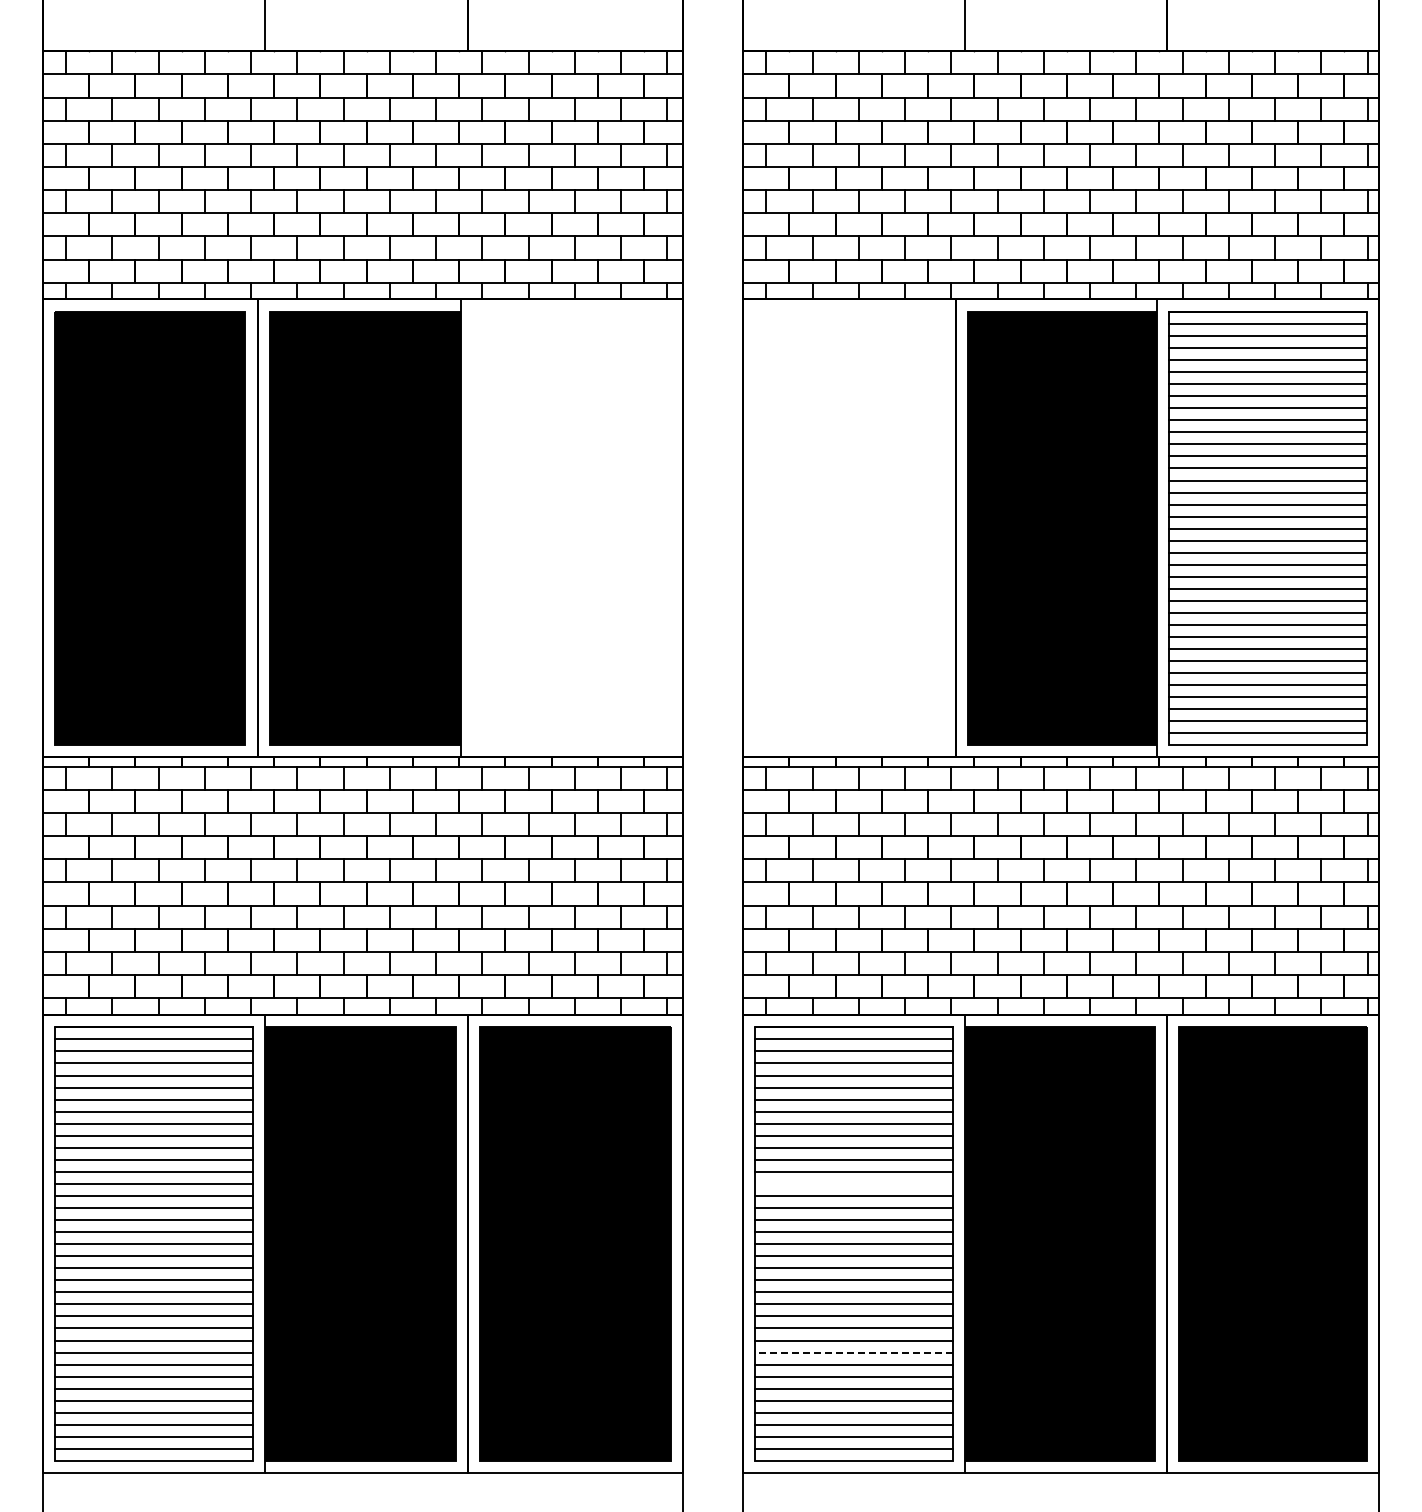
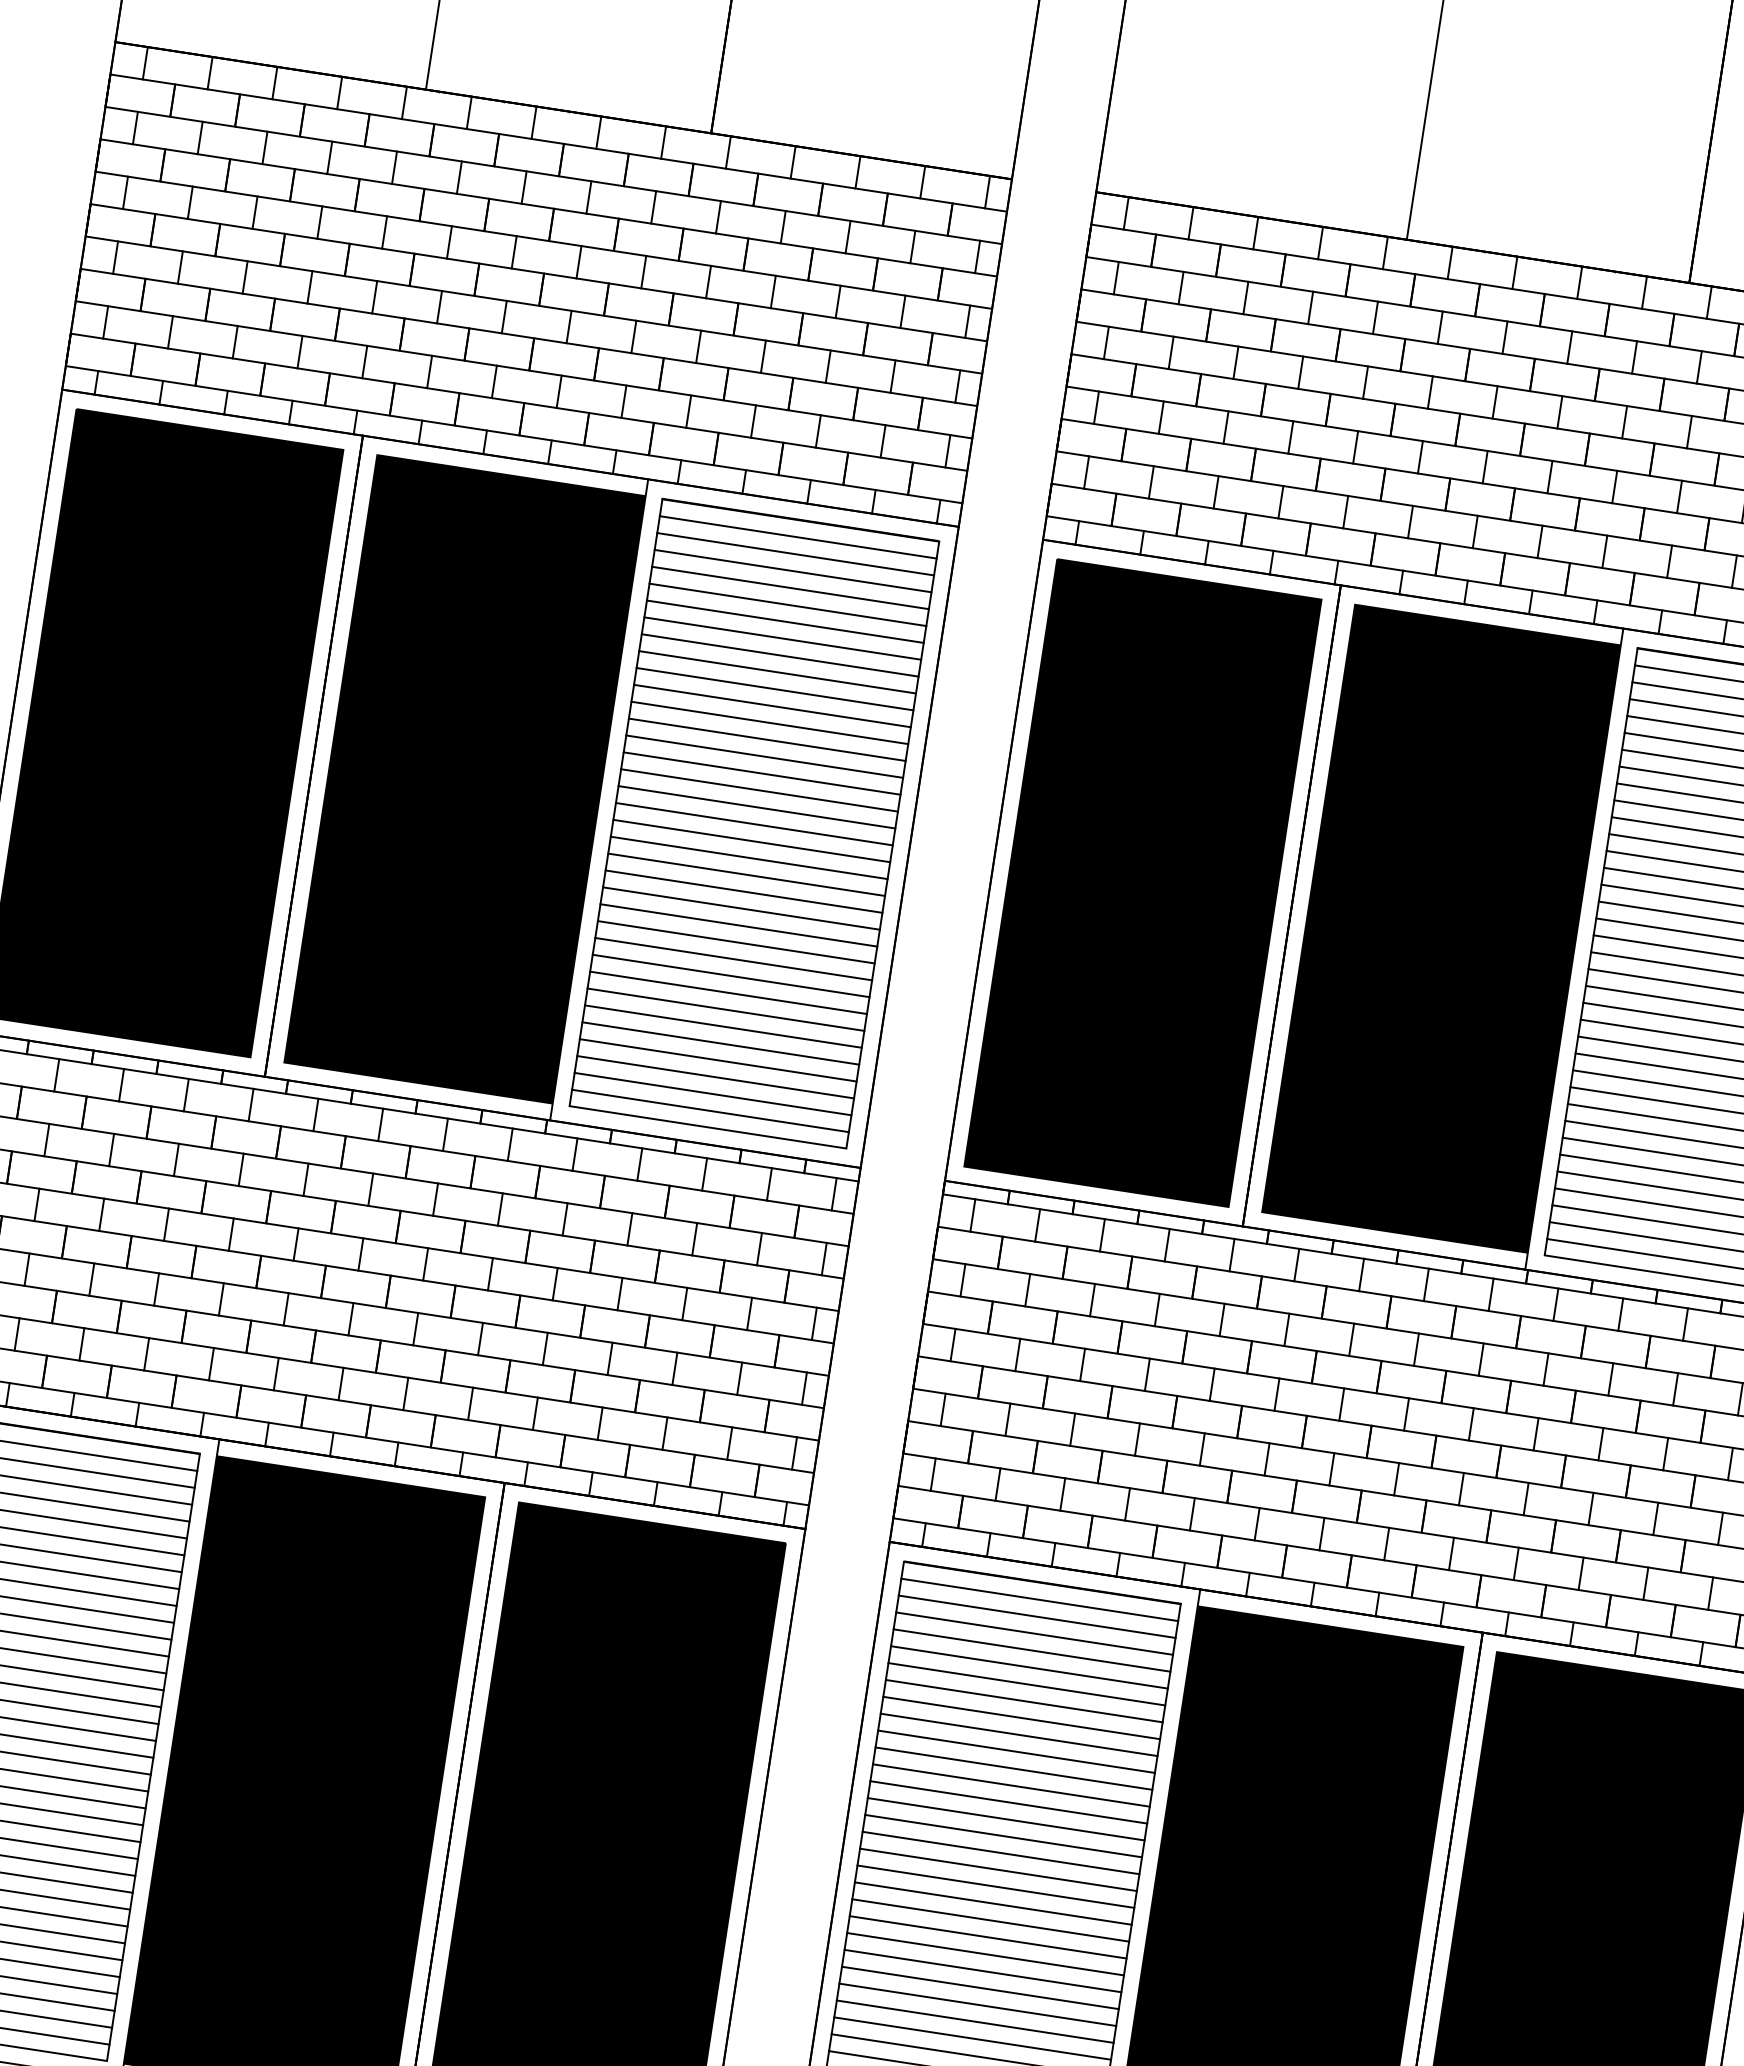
part: (571, 528) -> (753, 823), added
part: (849, 528) -> (1142, 883), added
line: (853, 1183) -> (1008, 1801), added
line: (854, 1352) -> (973, 2038), dashed -> solid

